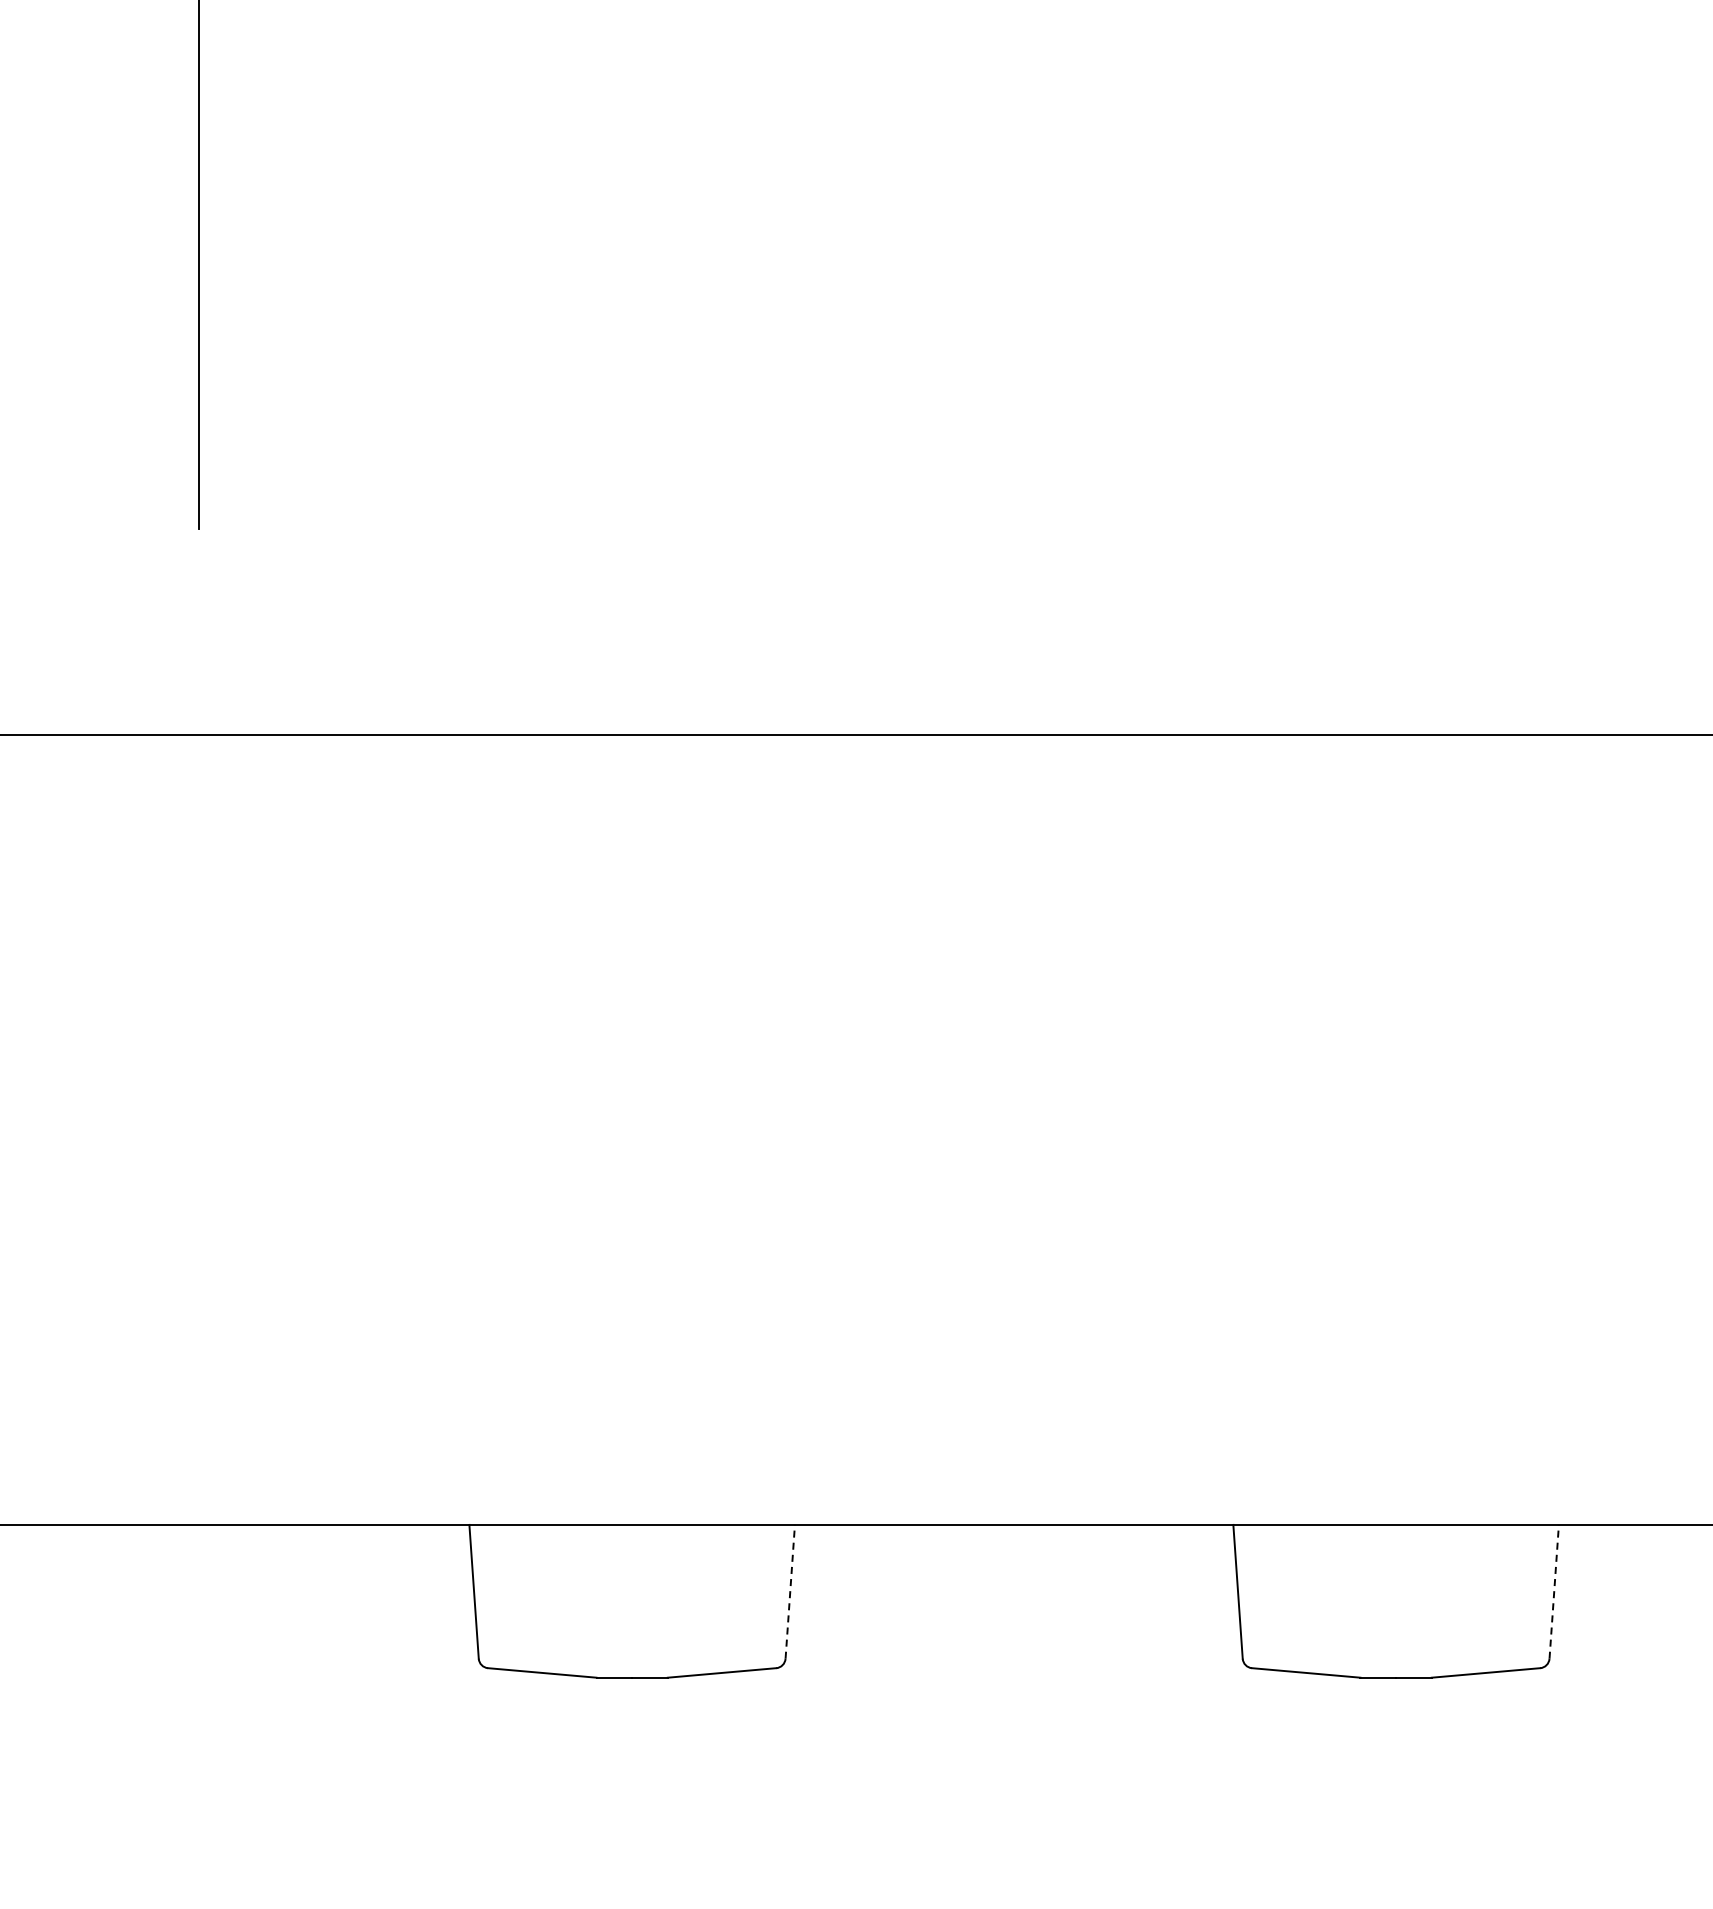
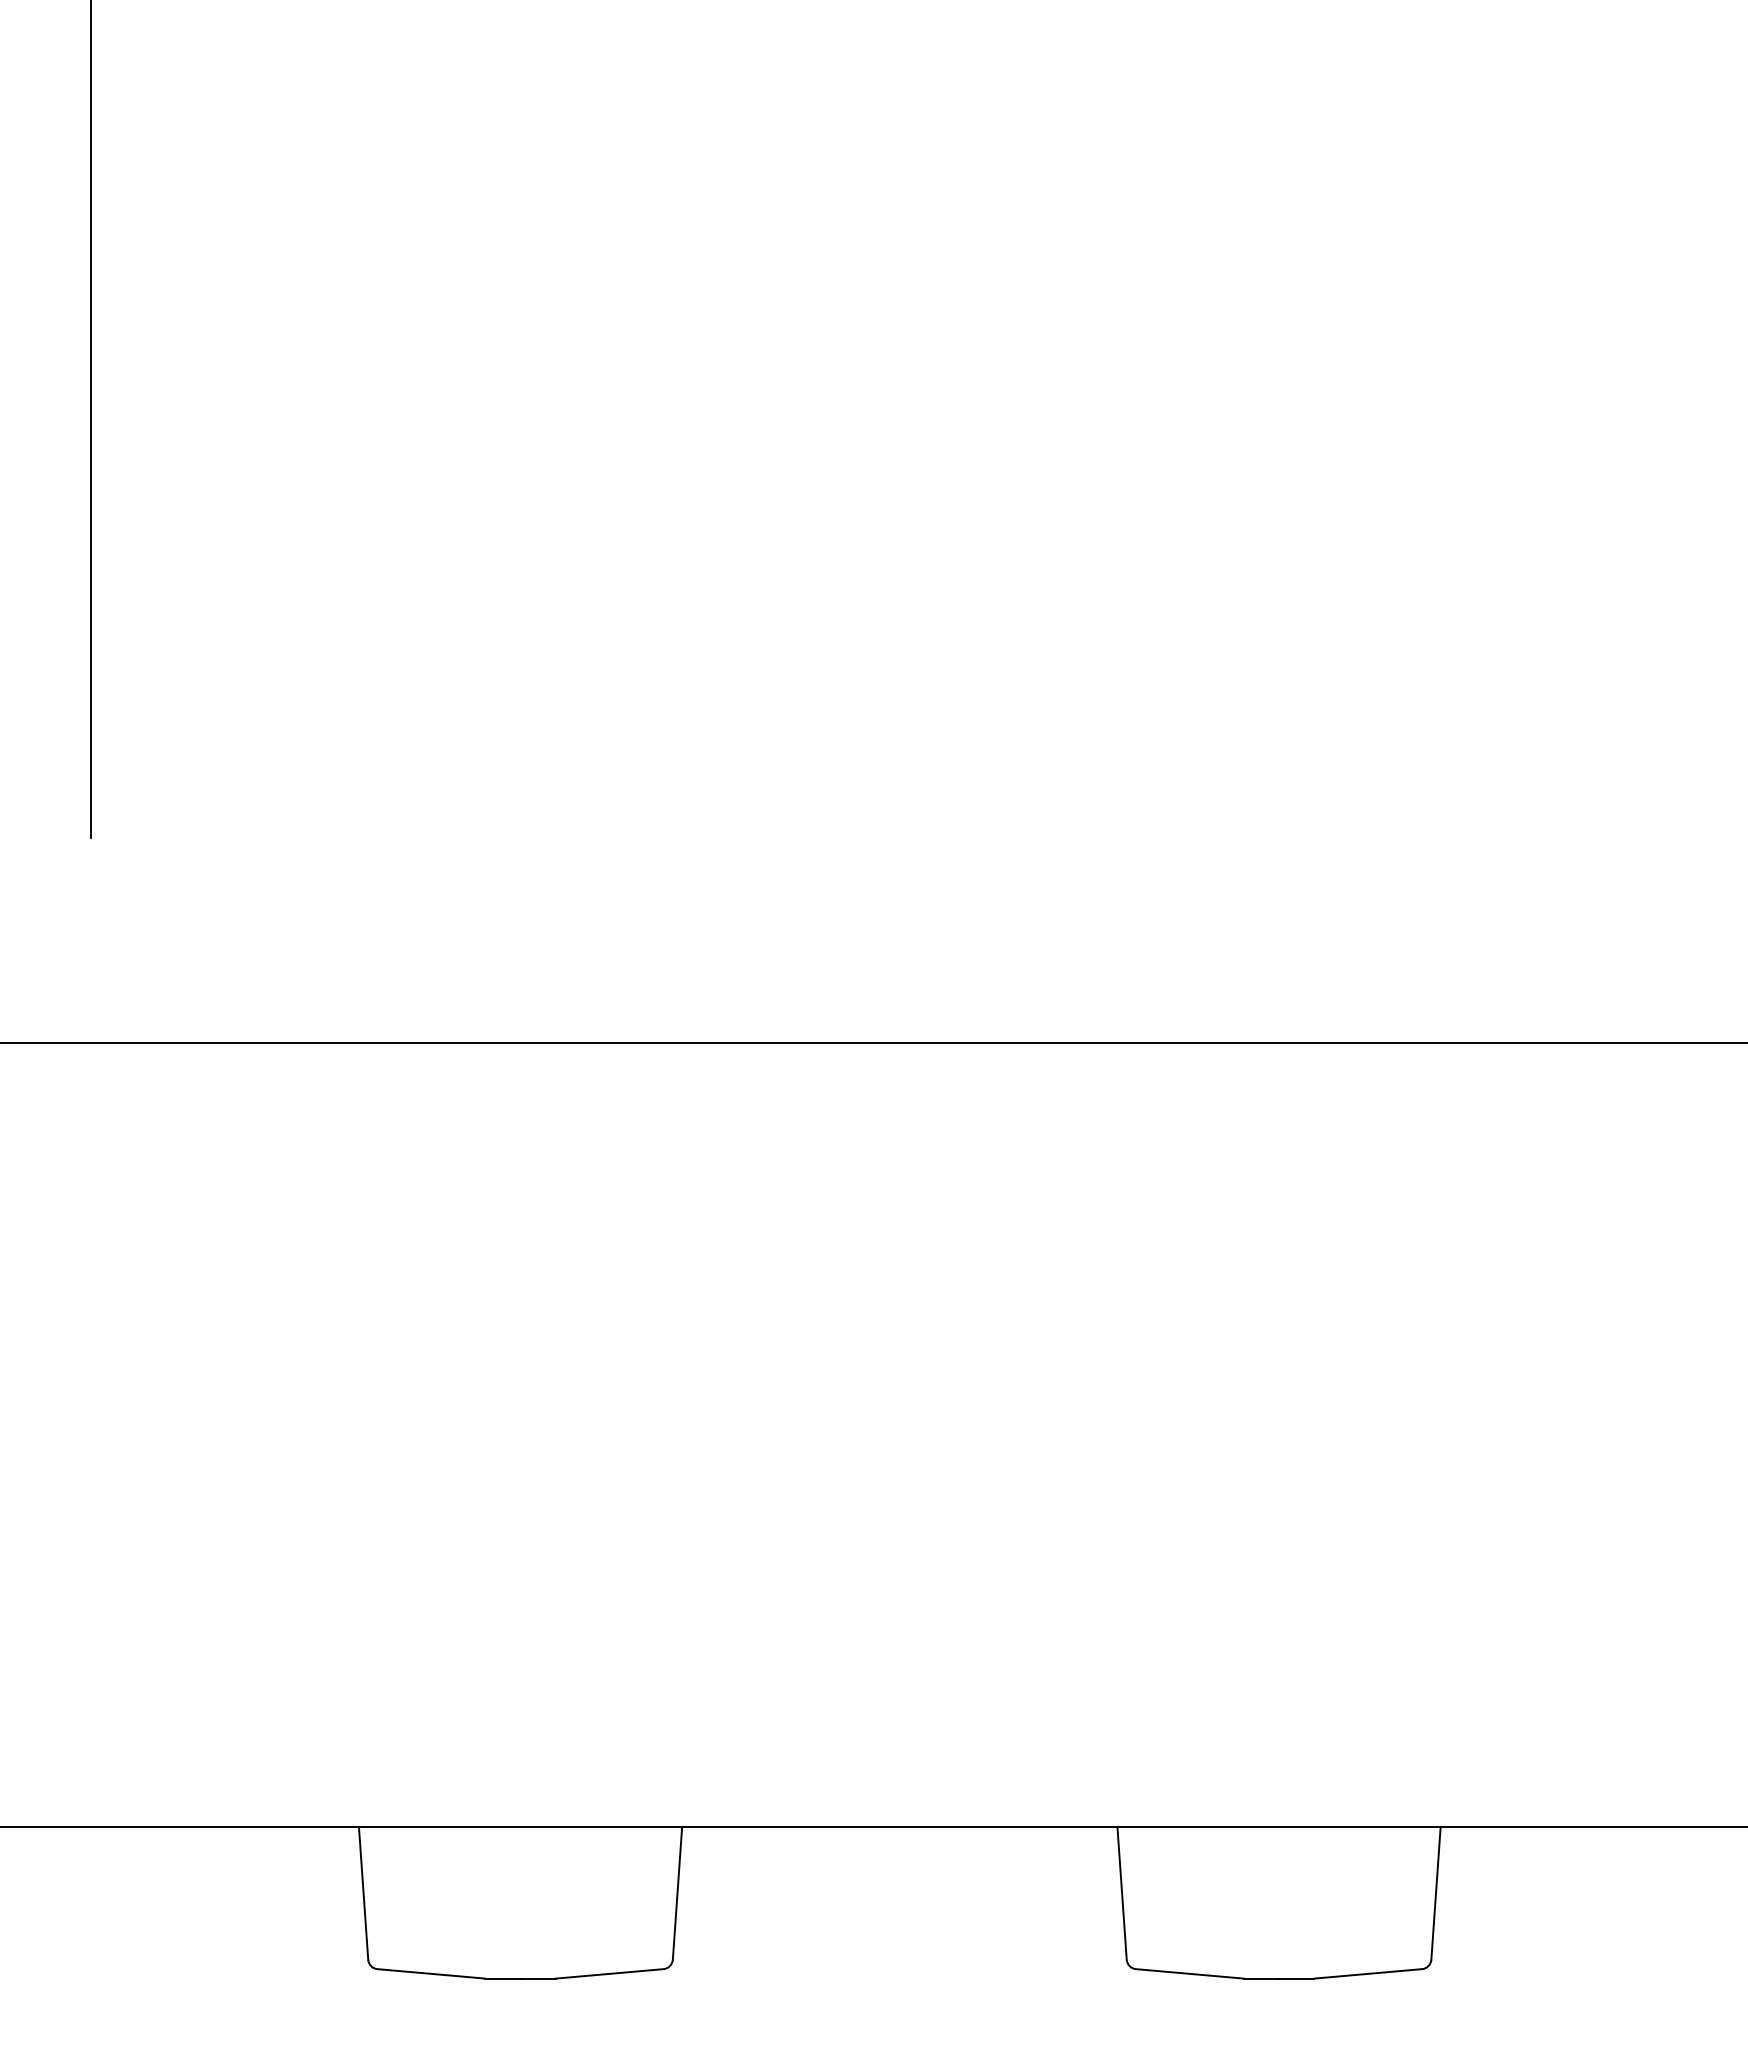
line: (790, 1591) -> (677, 1893), dashed -> solid
line: (1554, 1591) -> (1436, 1893), dashed -> solid

